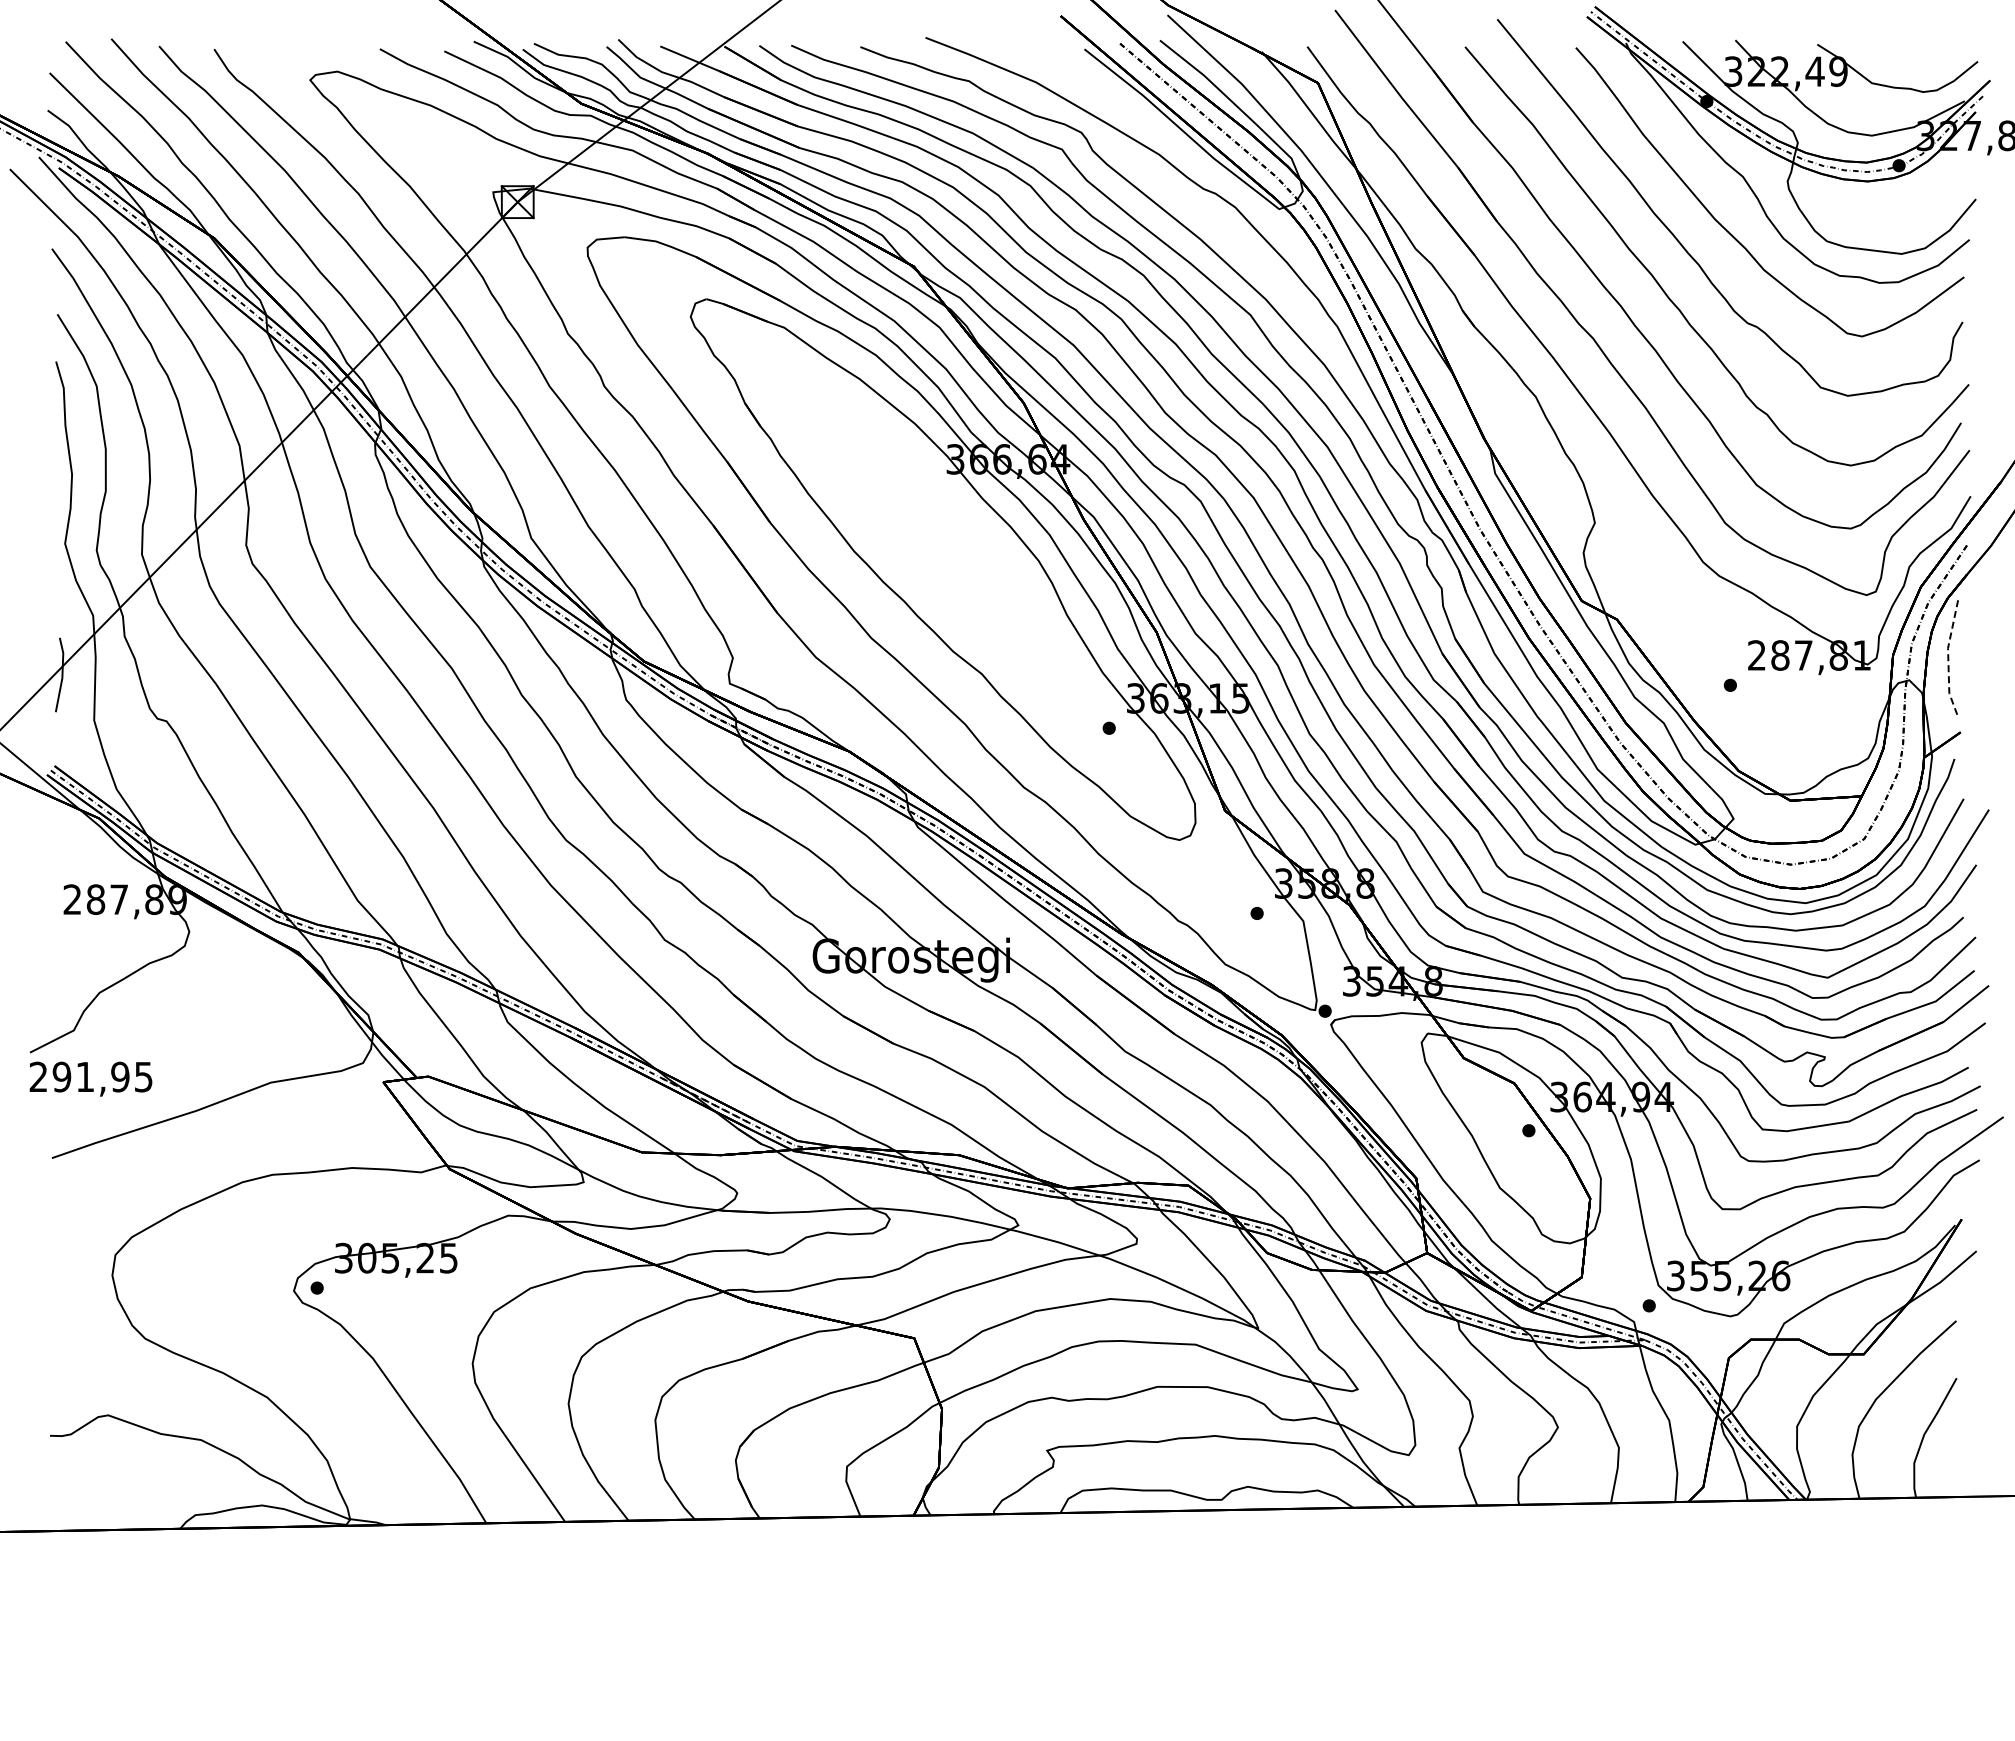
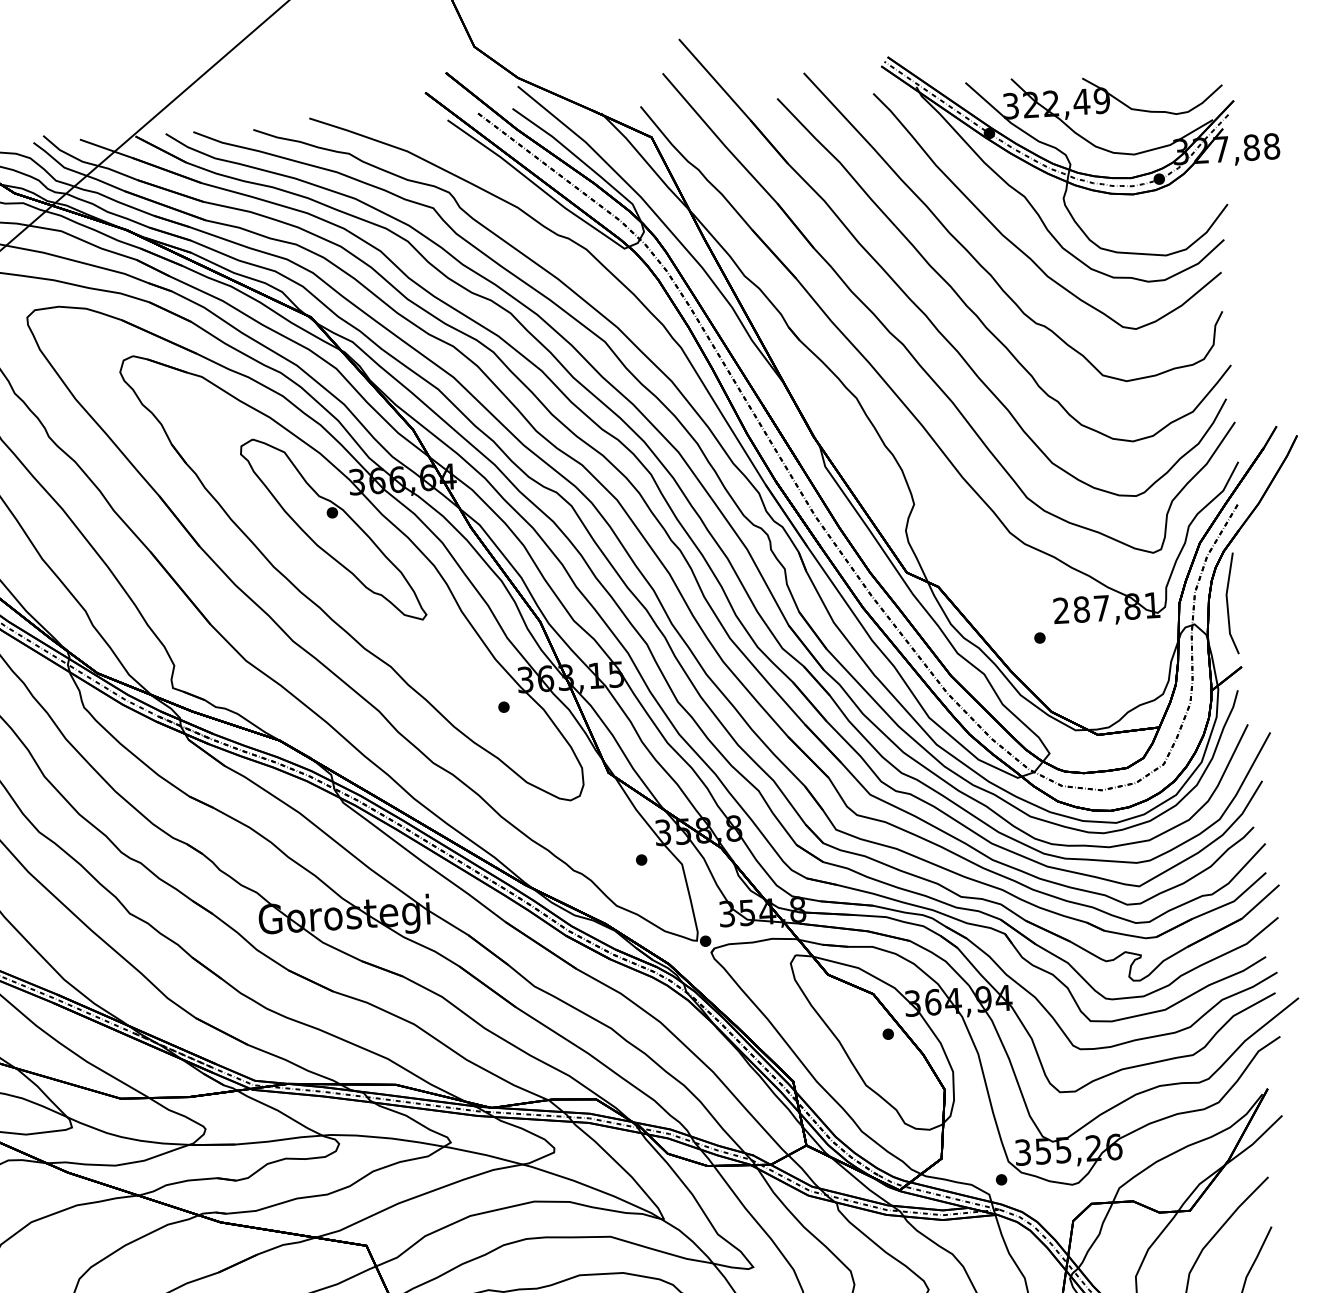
part: (925, 512) -> (333, 529), added
line: (1948, 659) -> (1227, 604), dashed -> solid

